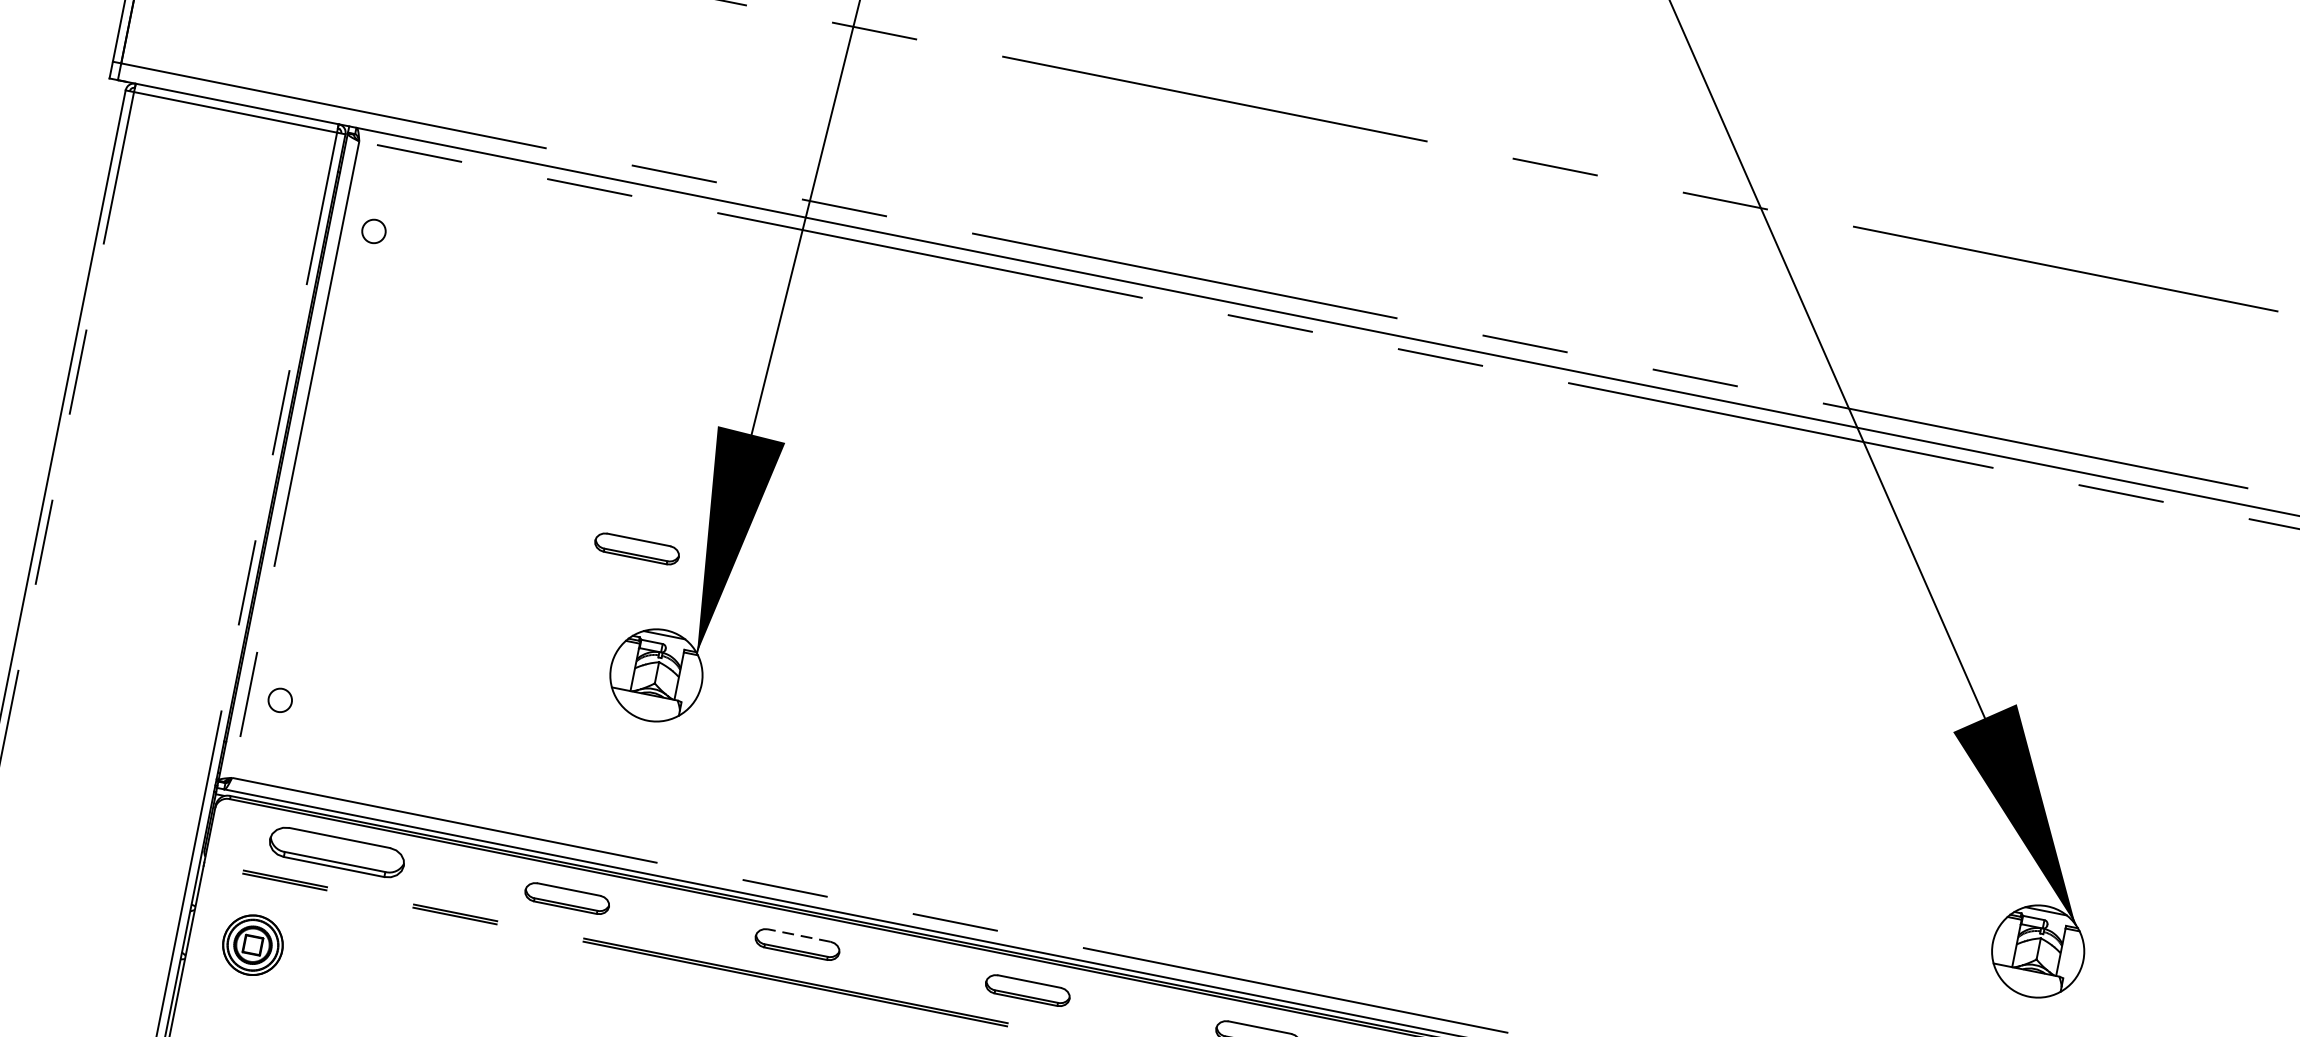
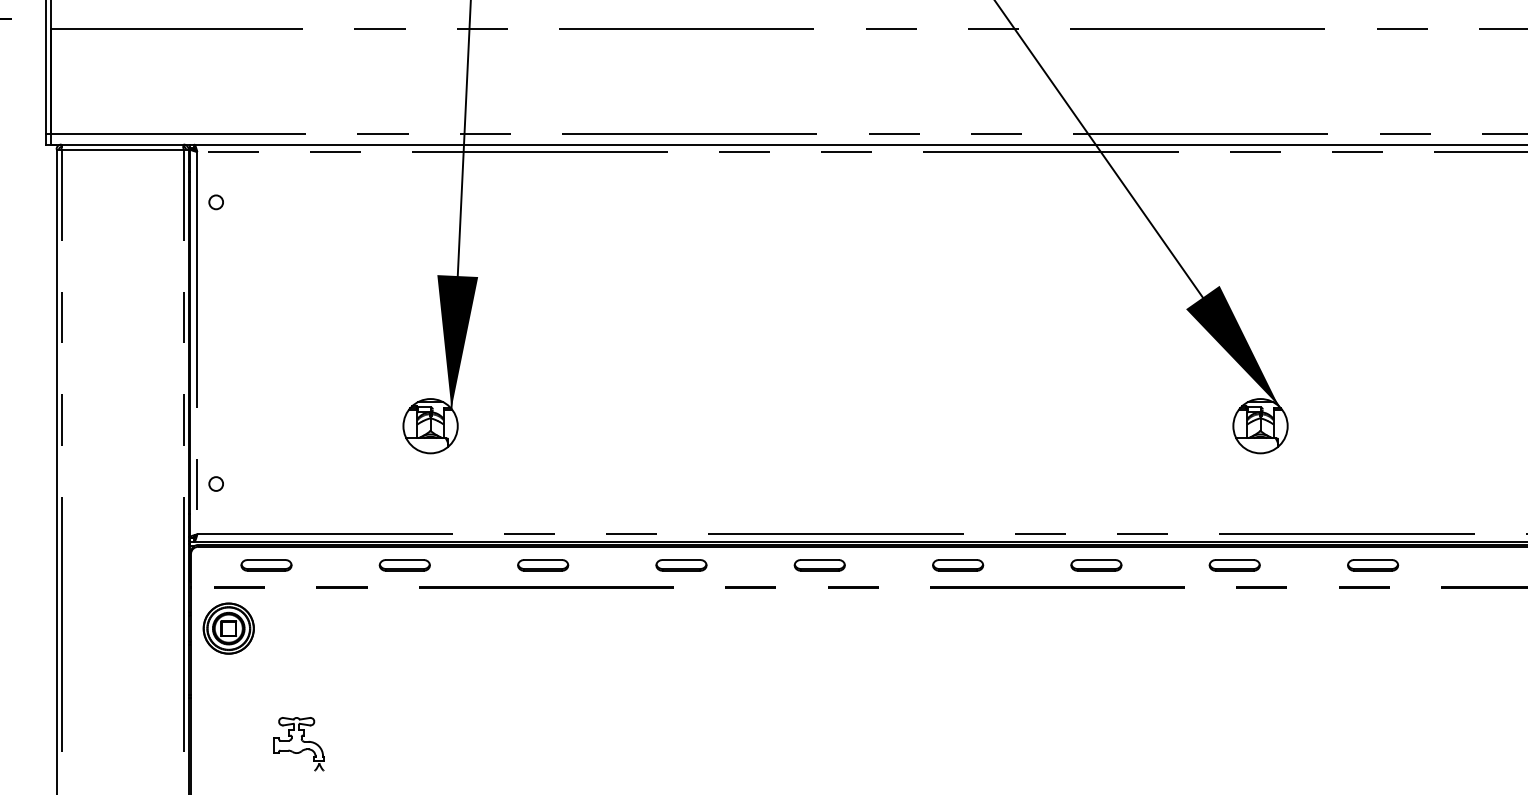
part: (636, 549) -> (404, 355), removed
part: (336, 852) -> (266, 565), size x0.62
line: (800, 934) -> (543, 559), dashed -> solid
part: (252, 945) -> (228, 628), size x1.43

